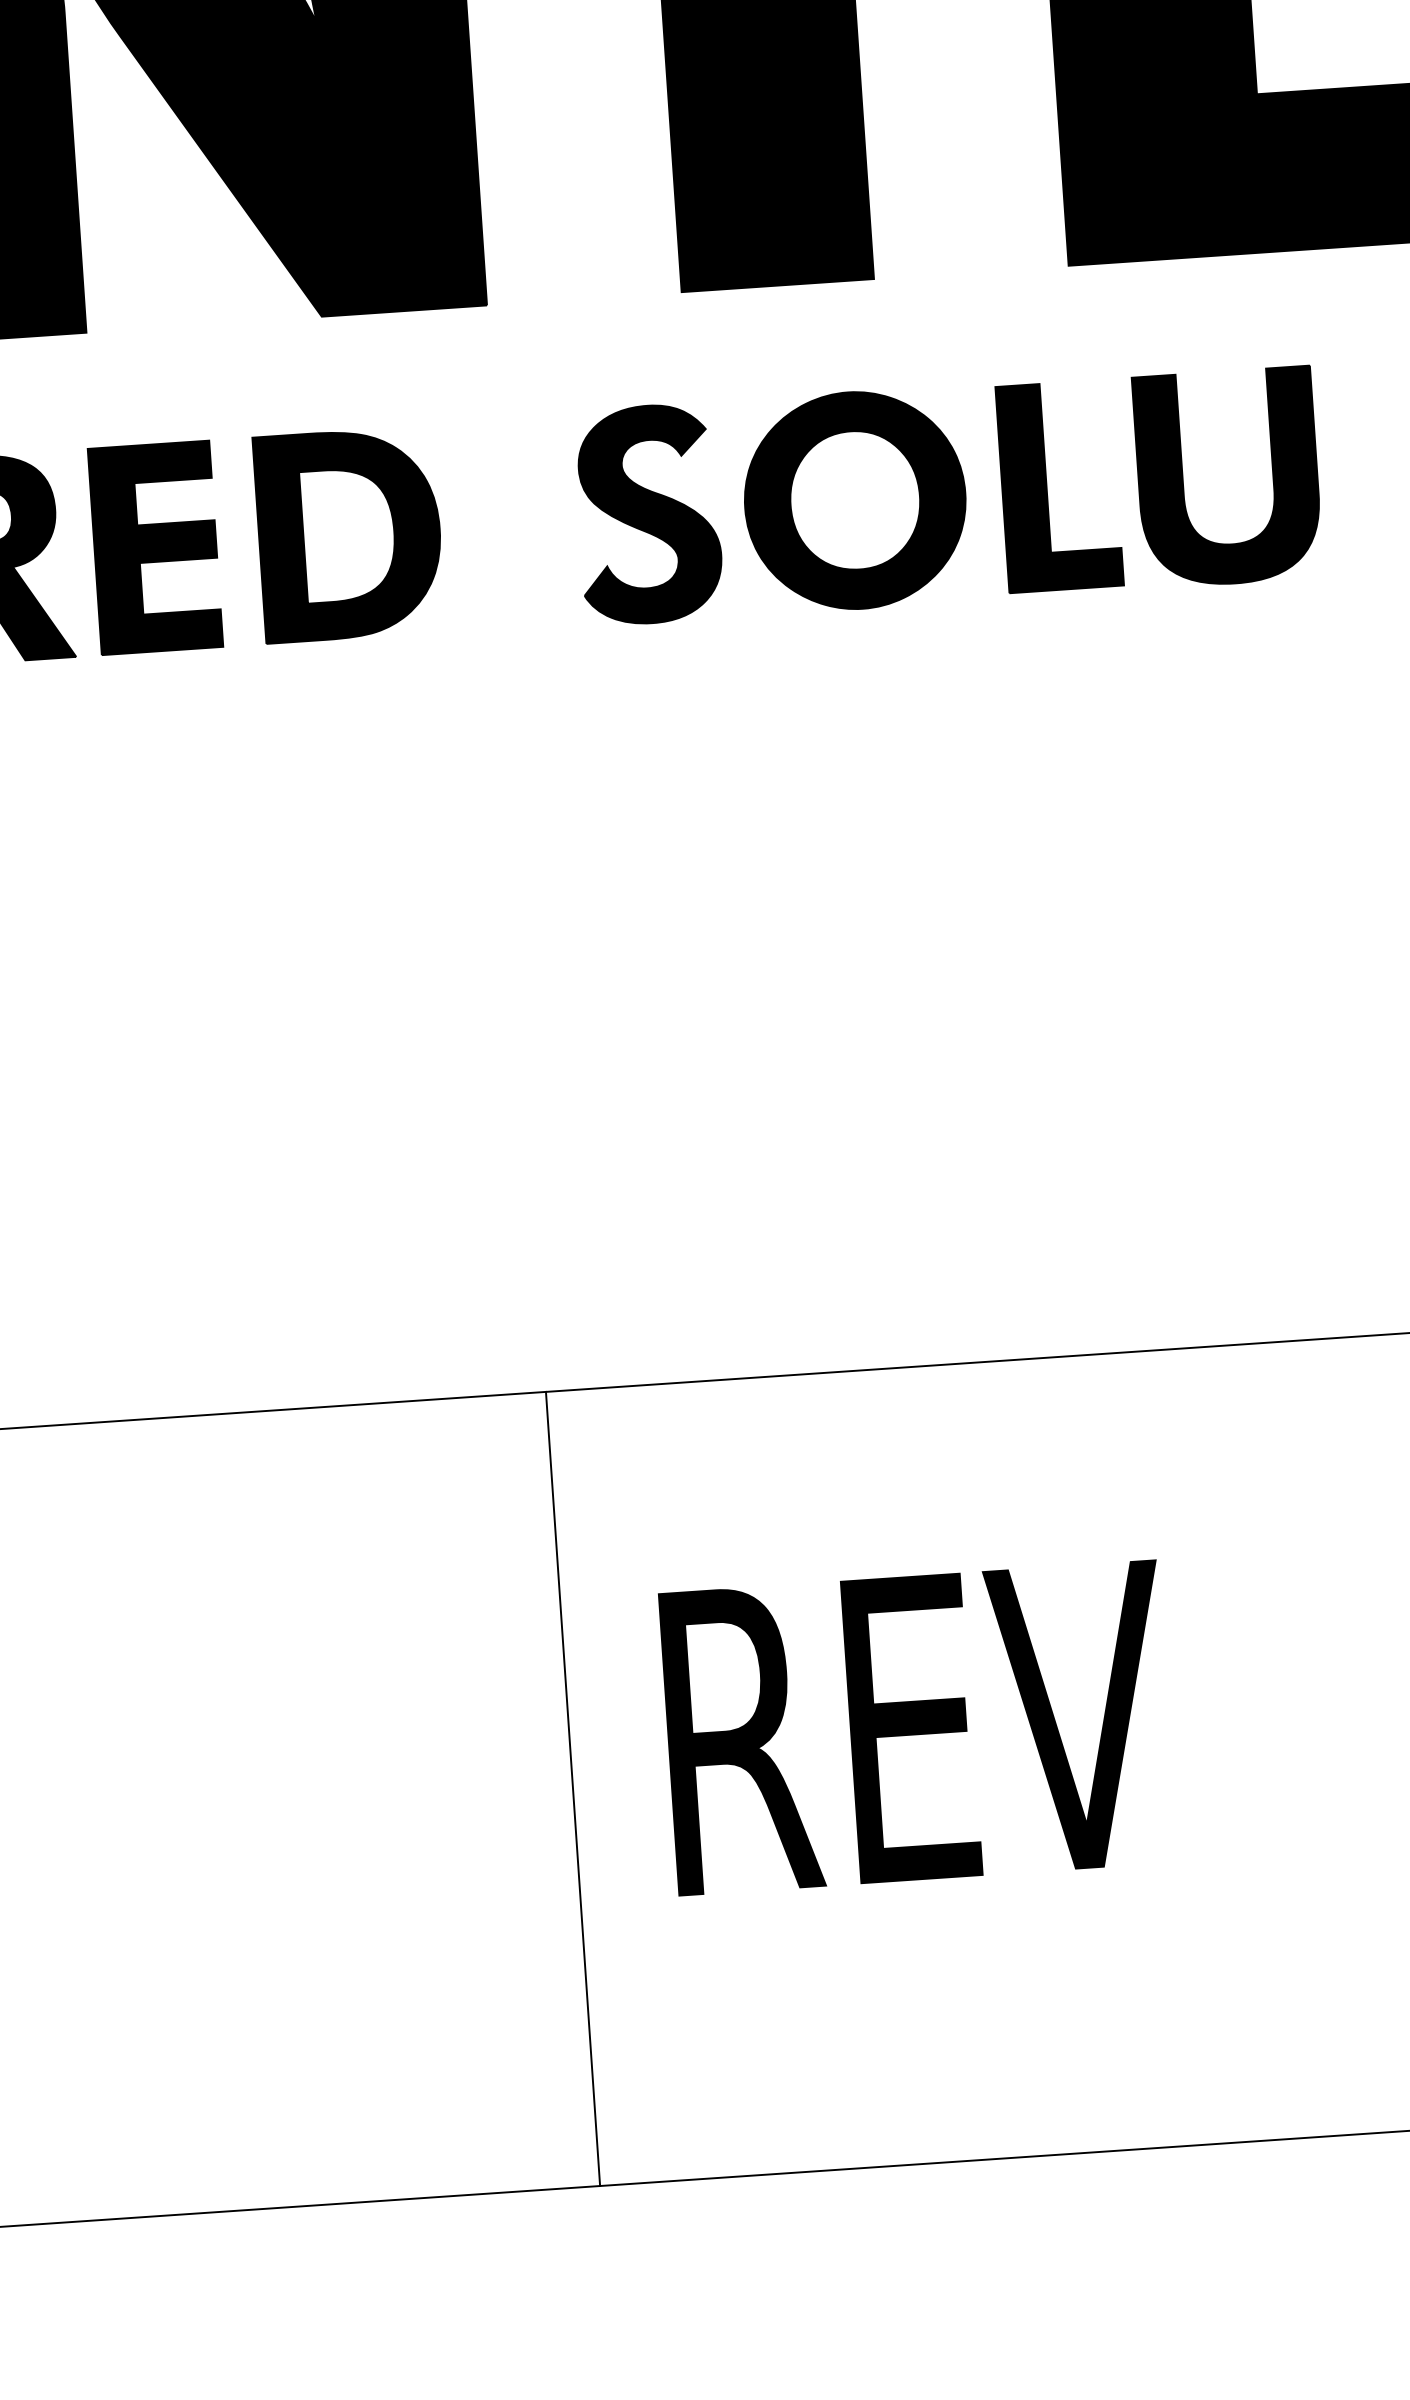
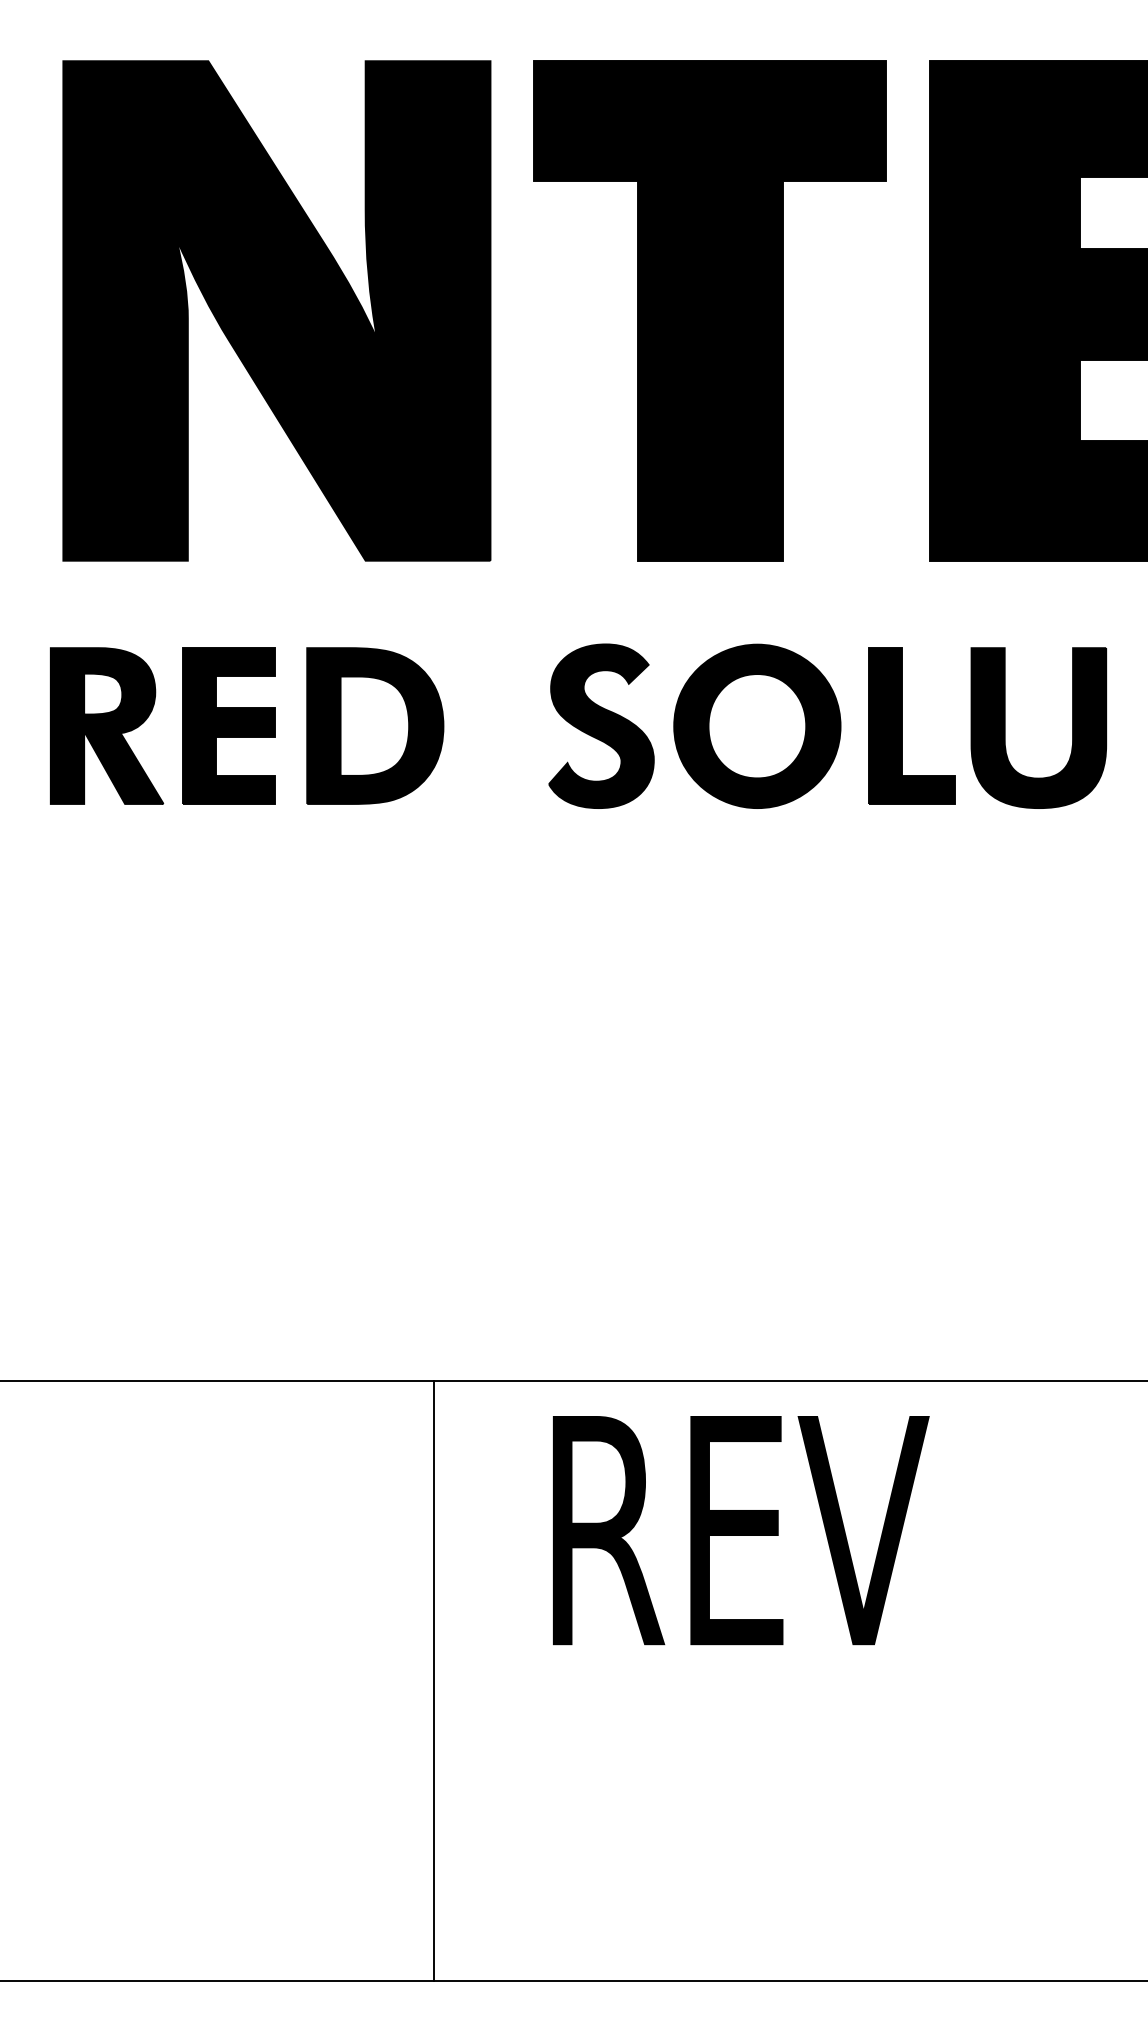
text: (917, 1727) -> (741, 1530), moved
line: (573, 1788) -> (434, 1680), moved

